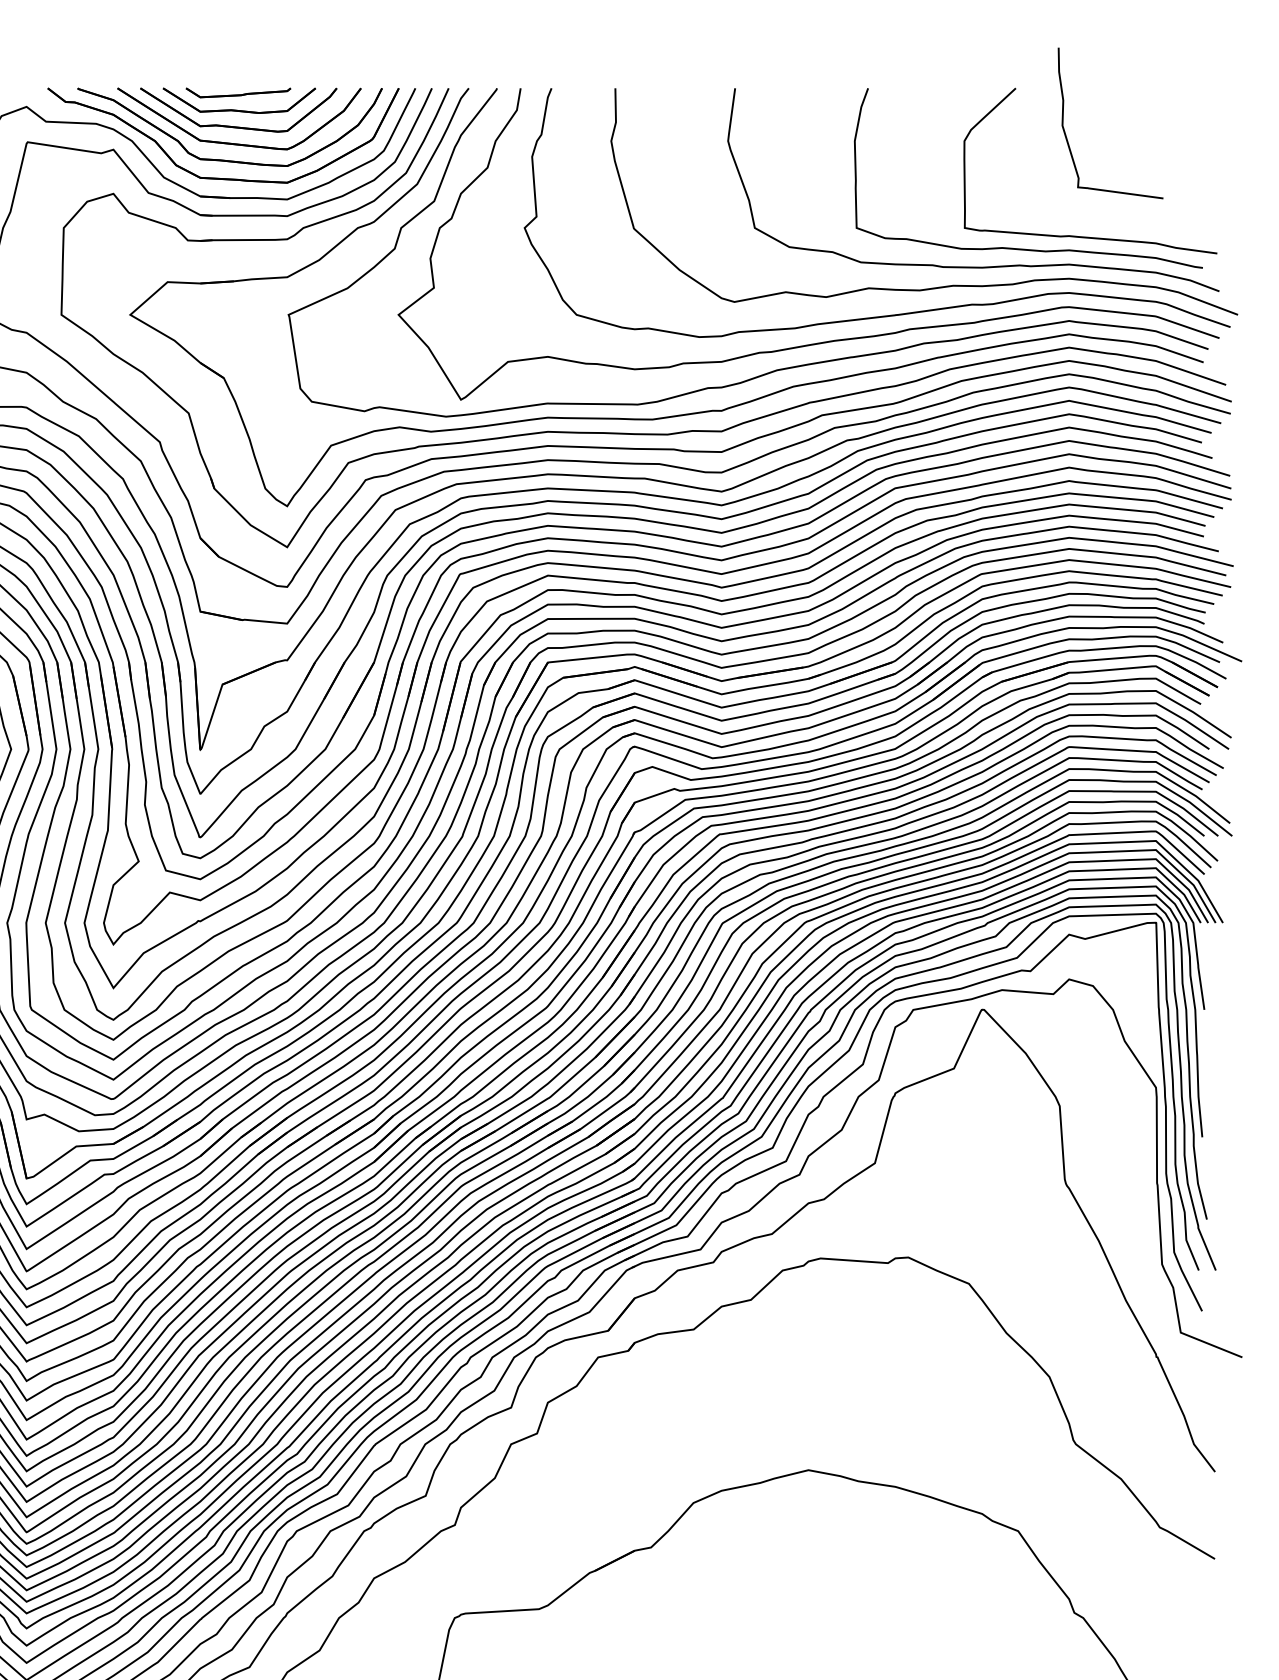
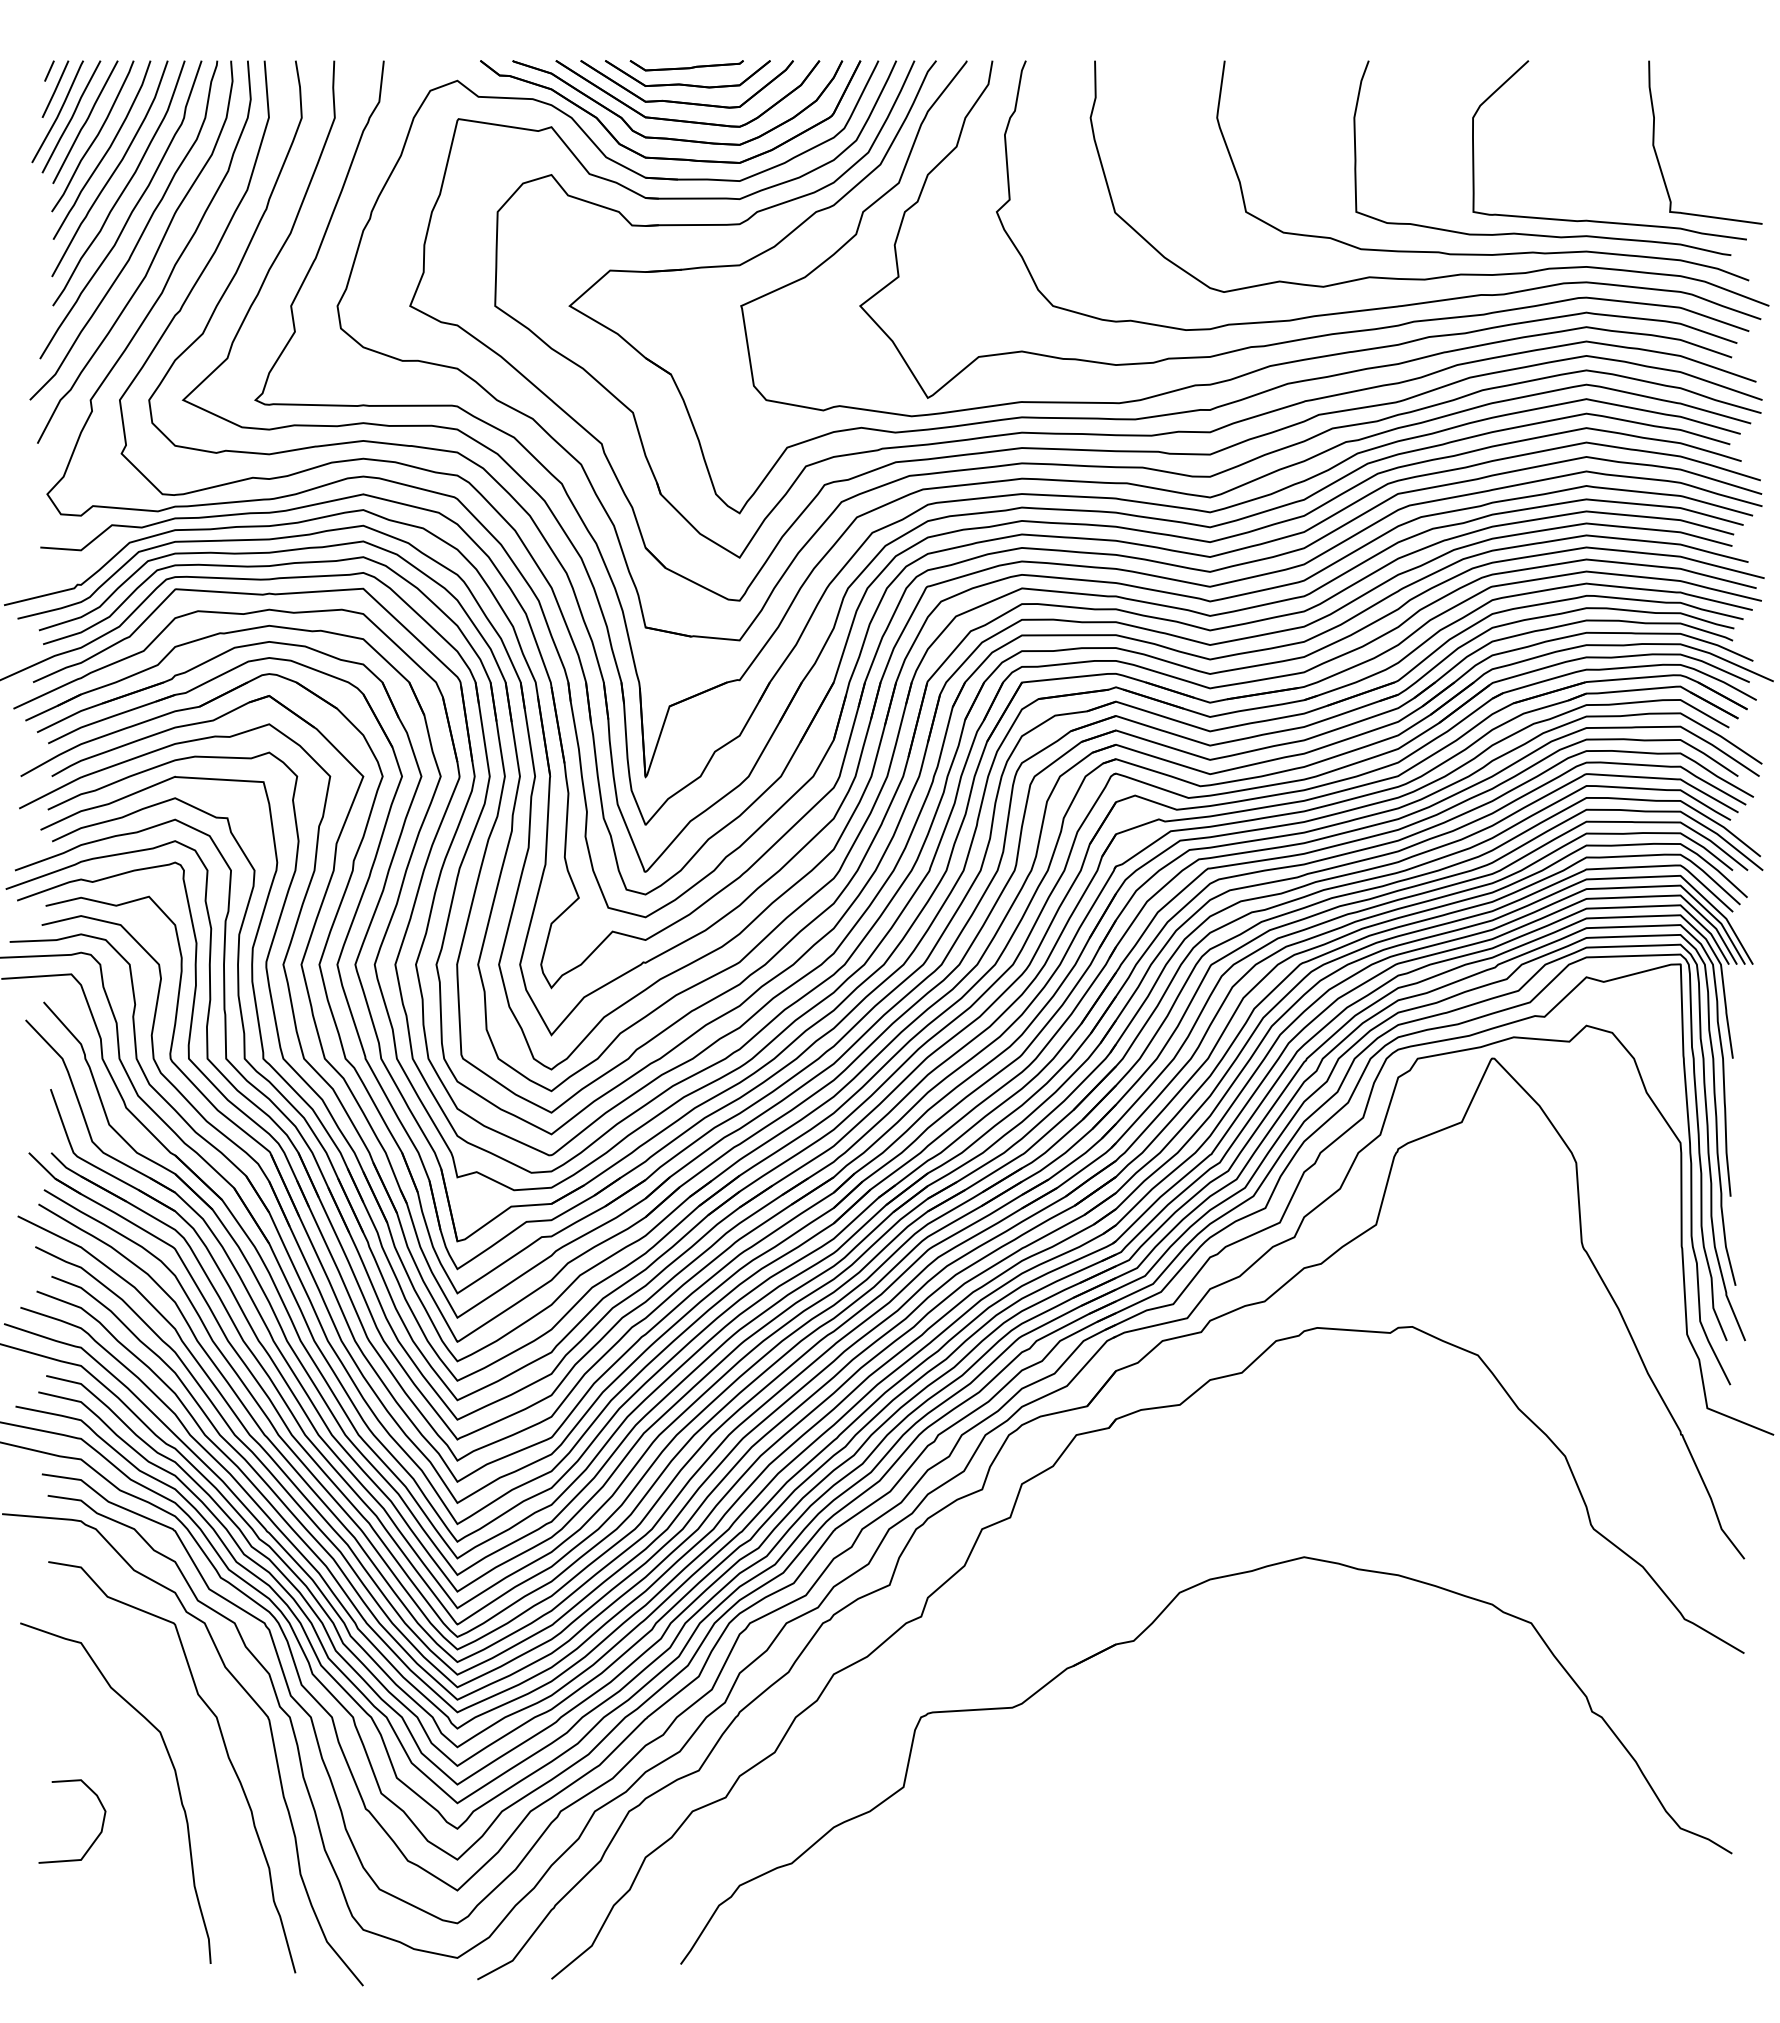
curve: (1066, 134) -> (1657, 154), moved

